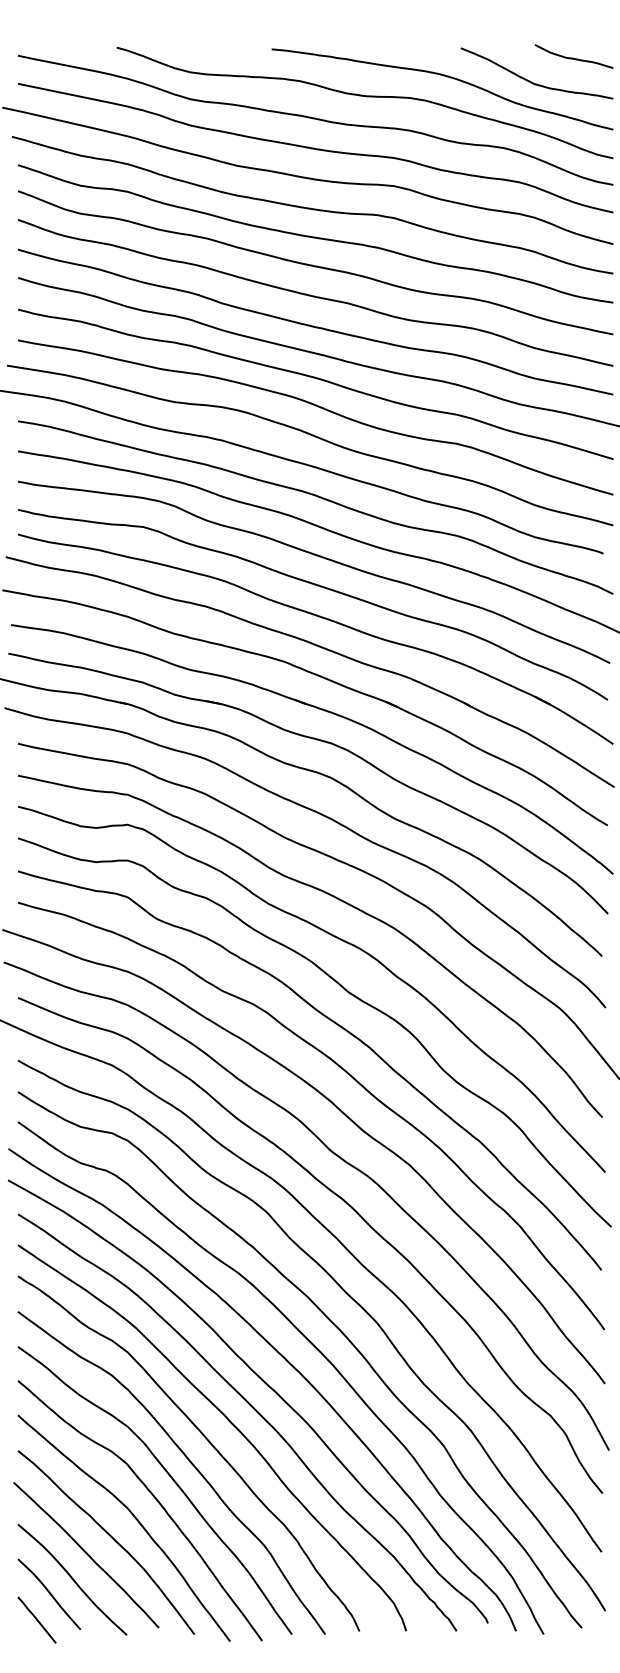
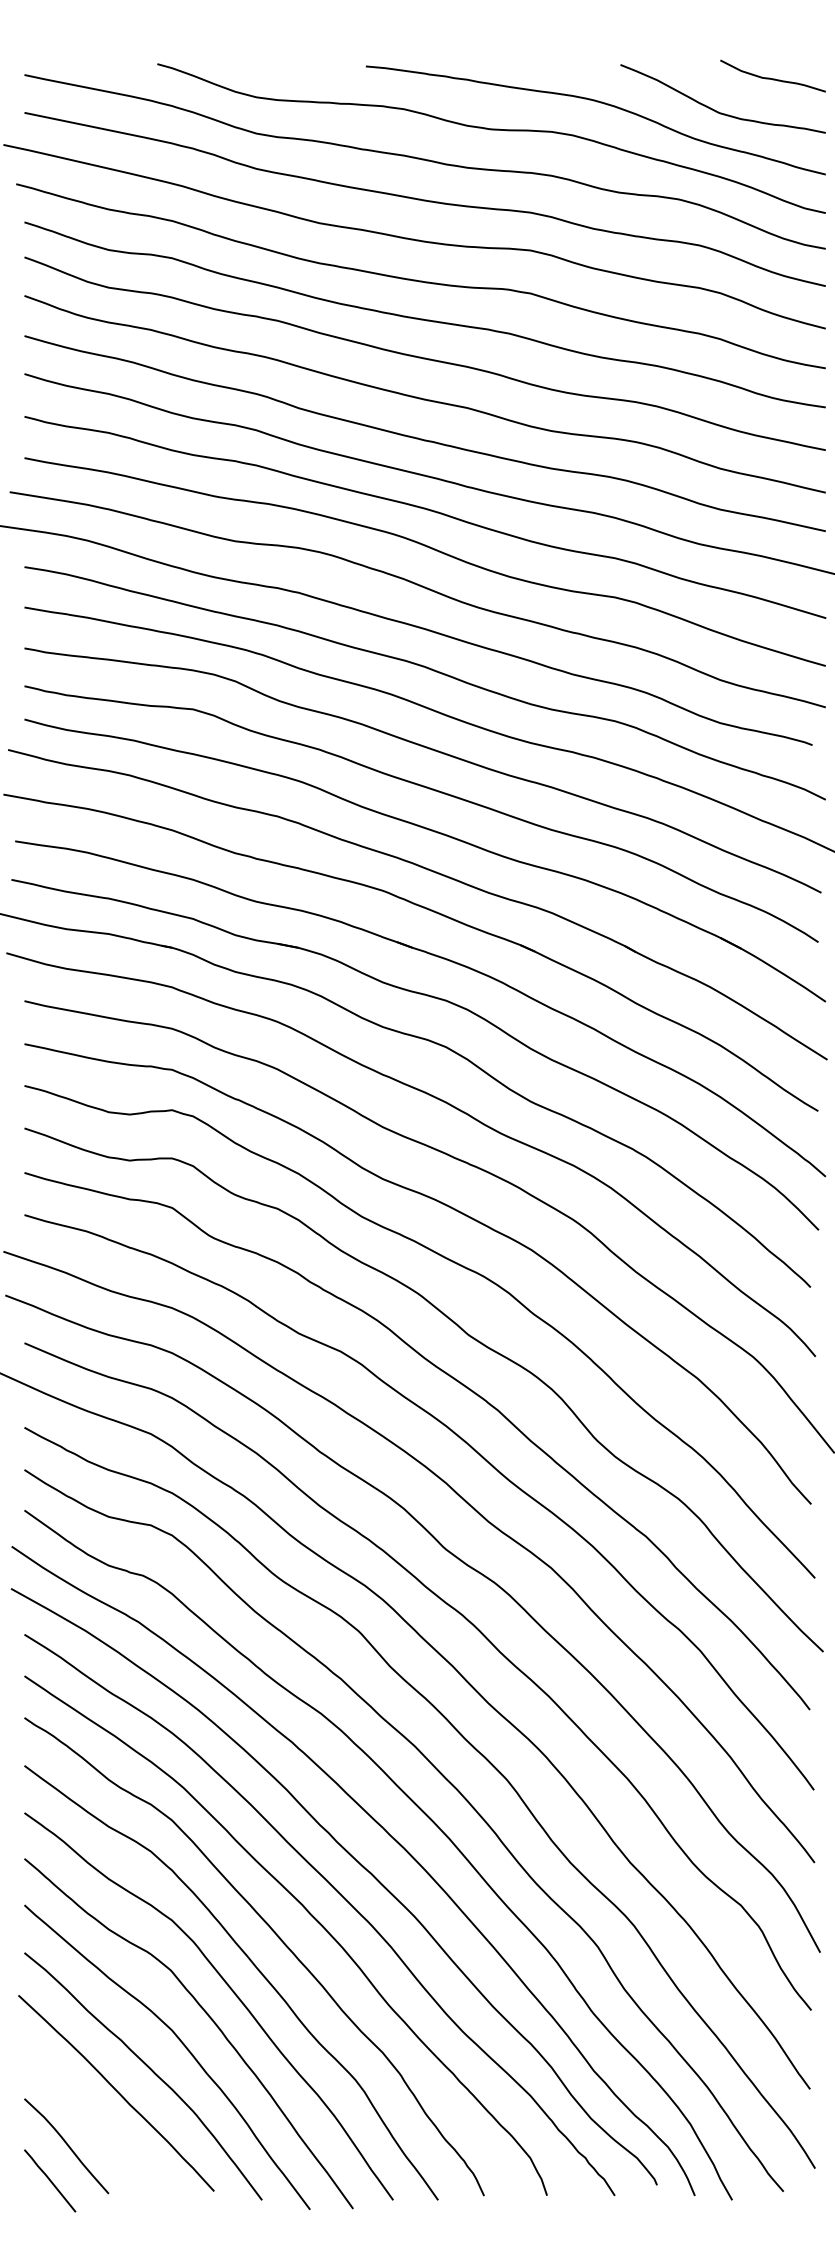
curve: (72, 1579) -> (97, 2126), removed

